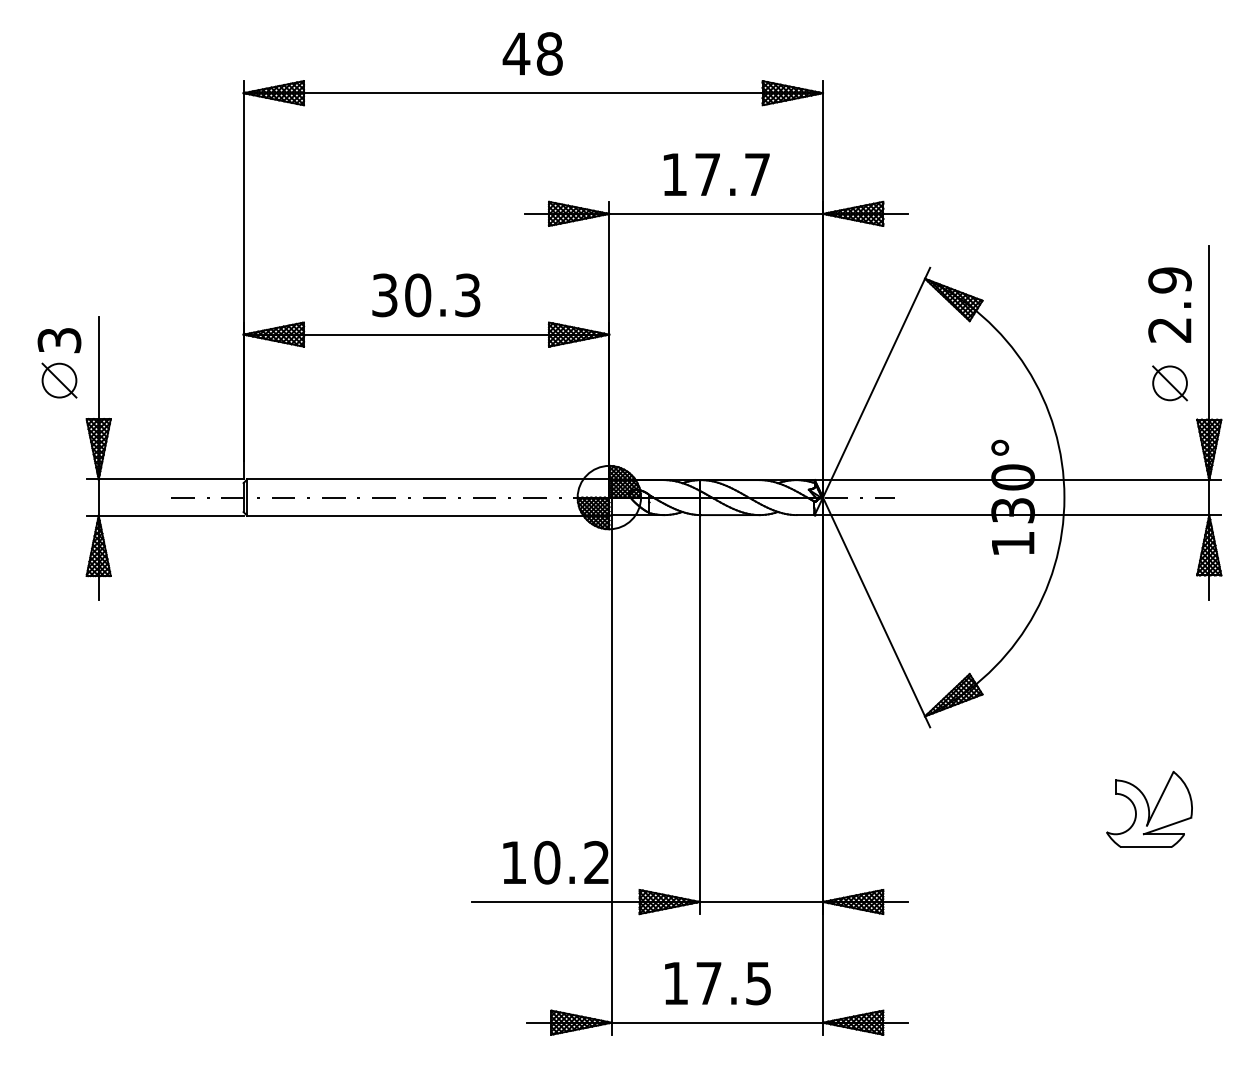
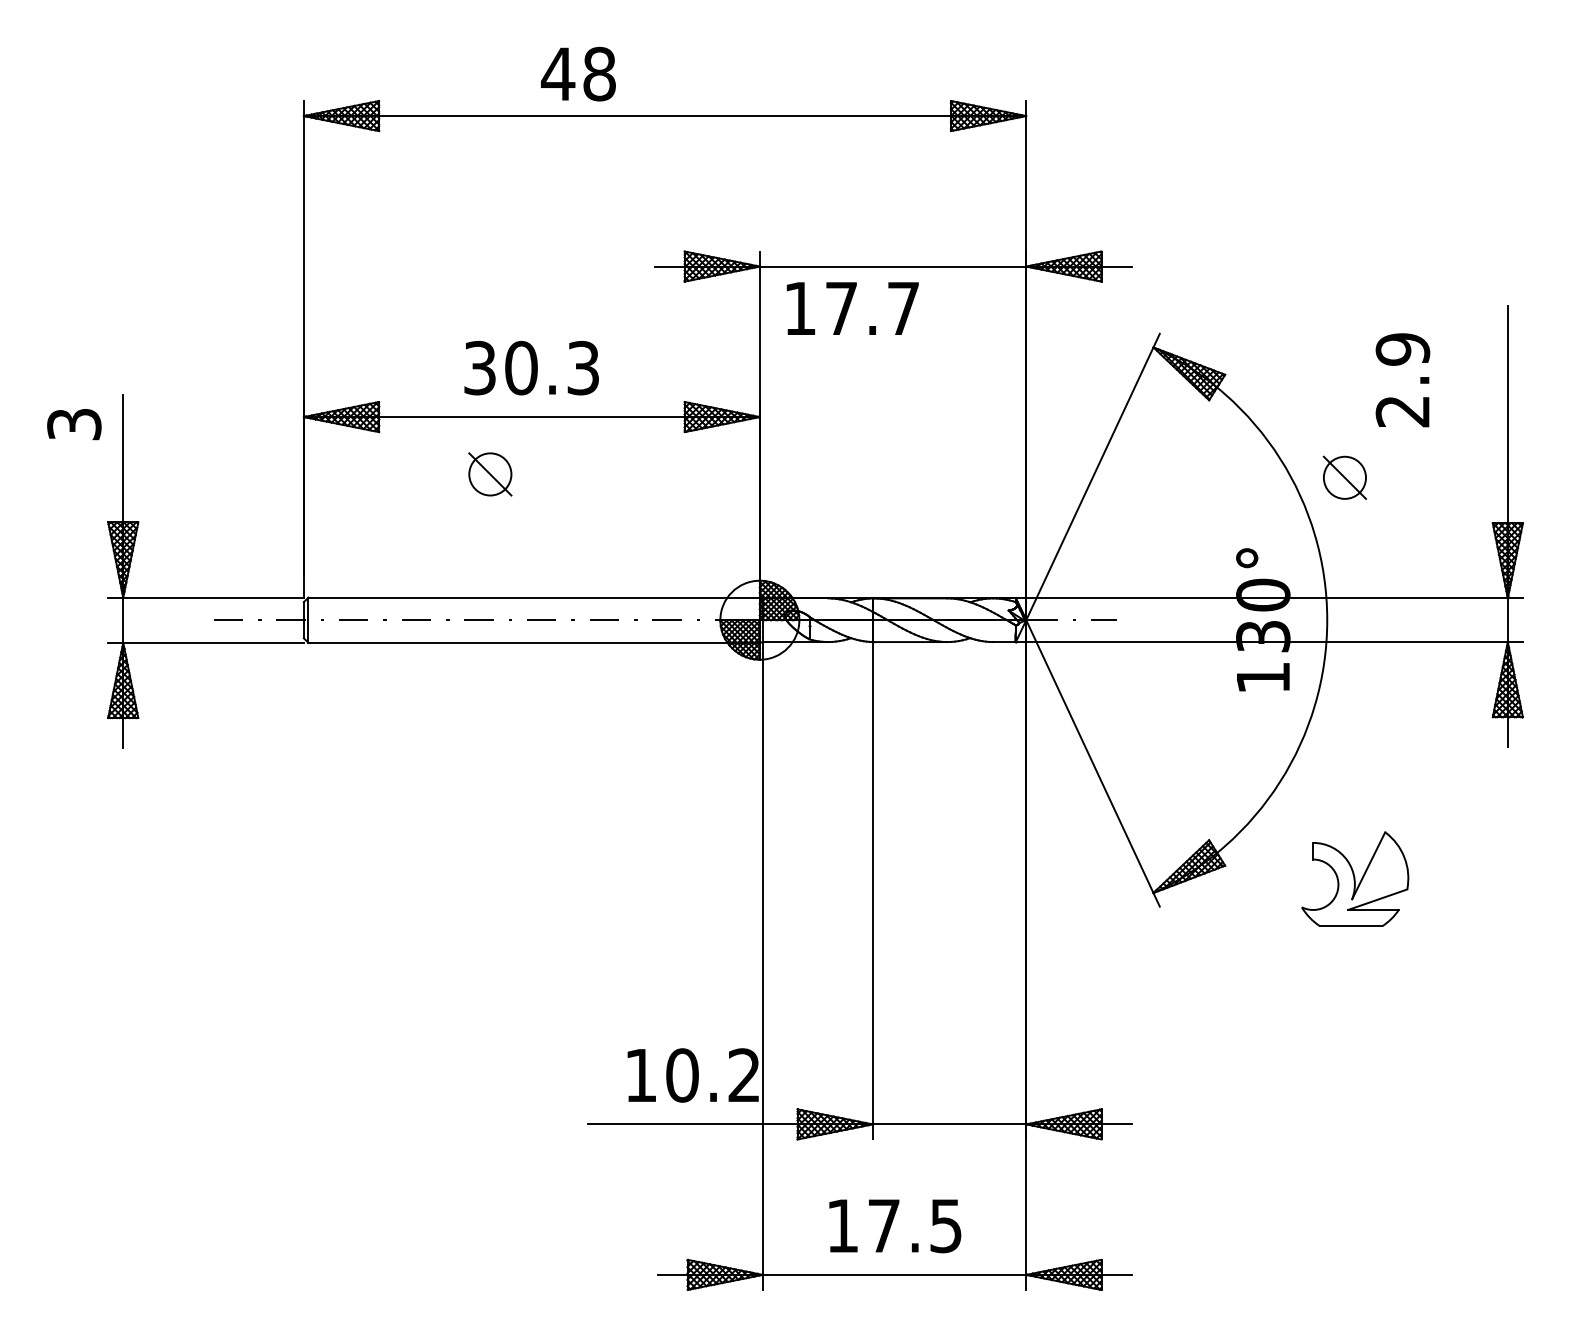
text: (532, 54) -> (578, 74), moved
text: (716, 174) -> (852, 308), moved
text: (1169, 305) -> (1402, 380), moved
part: (59, 380) -> (490, 474), moved
part: (1169, 383) -> (1344, 477), moved
part: (1149, 809) -> (1355, 878), moved

